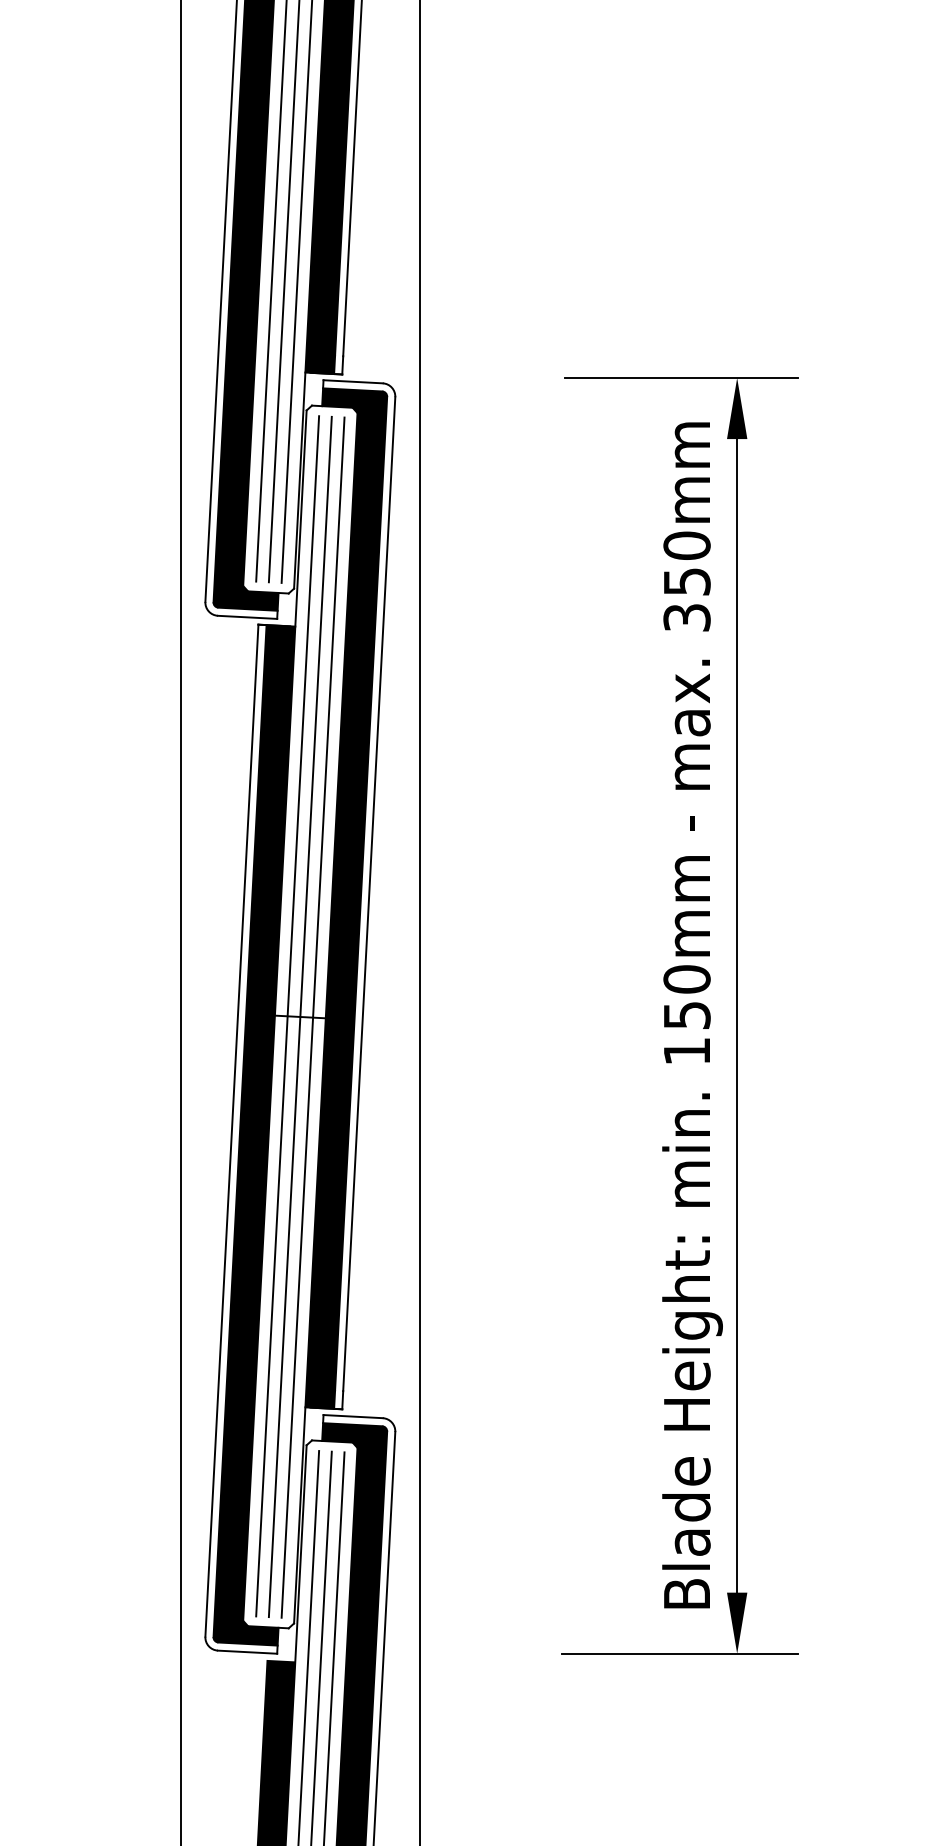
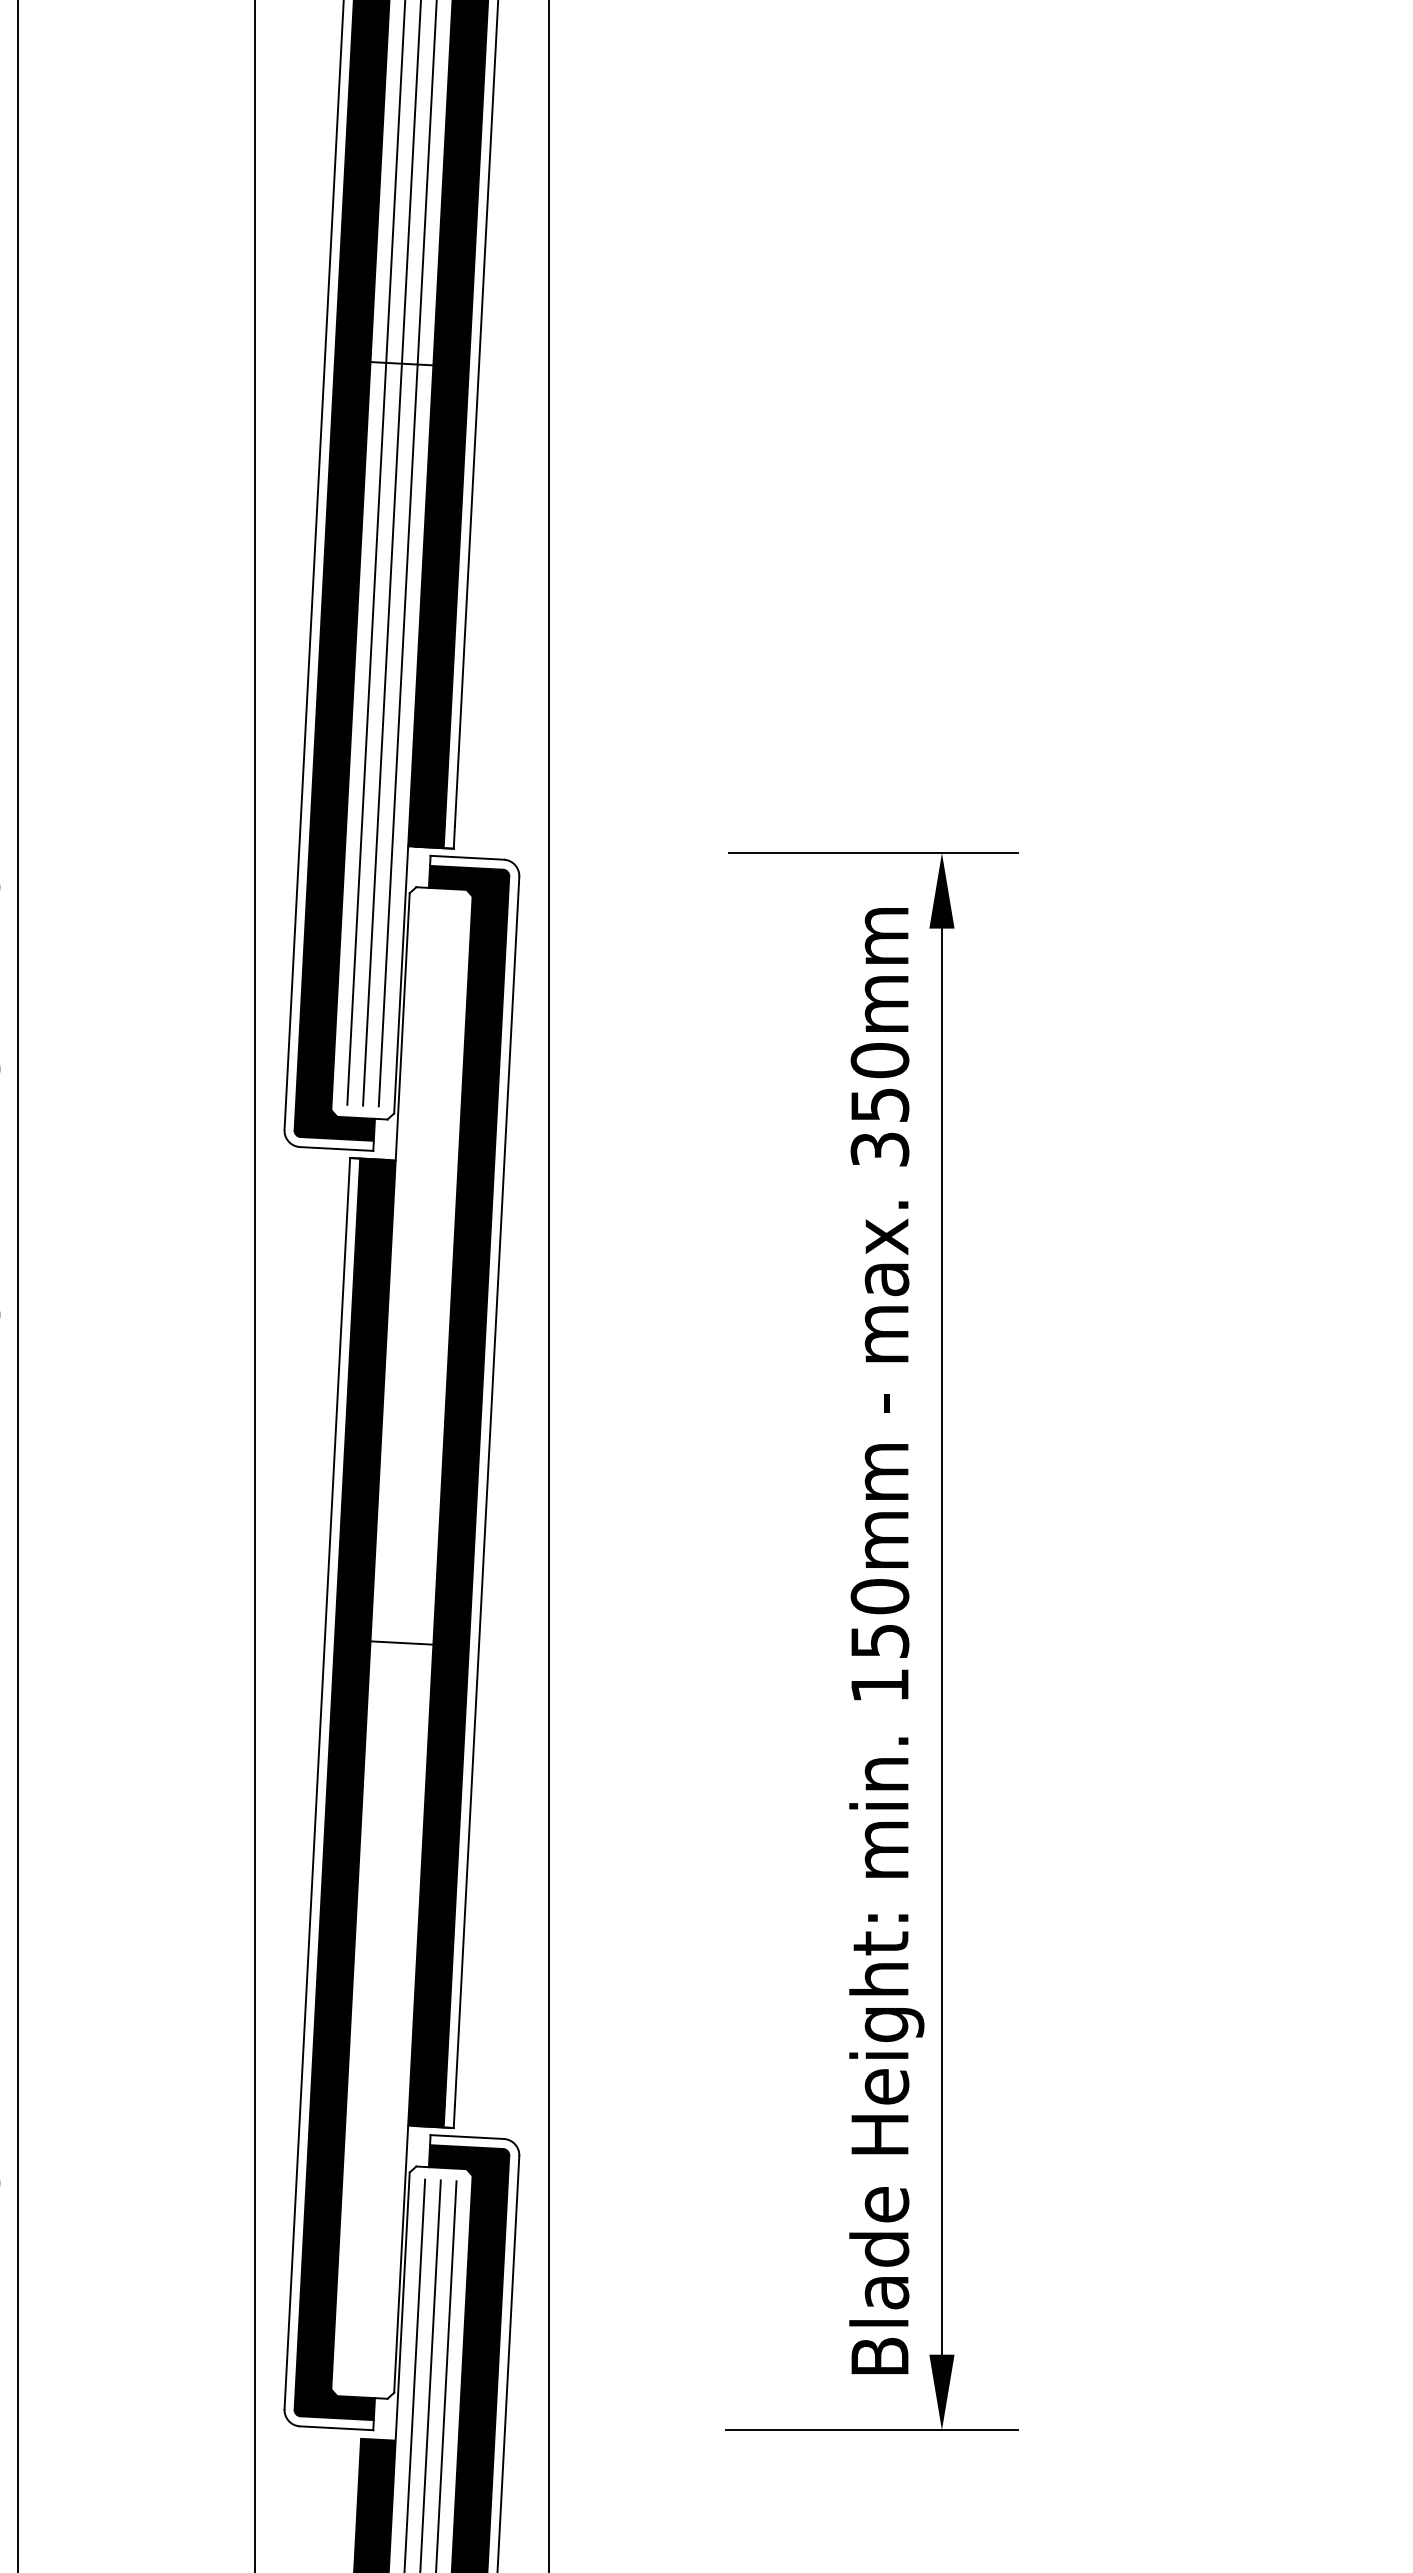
line: (287, 1016) -> (386, 1642), removed
line: (300, 1016) -> (401, 1642), removed
line: (312, 1017) -> (417, 1643), removed

